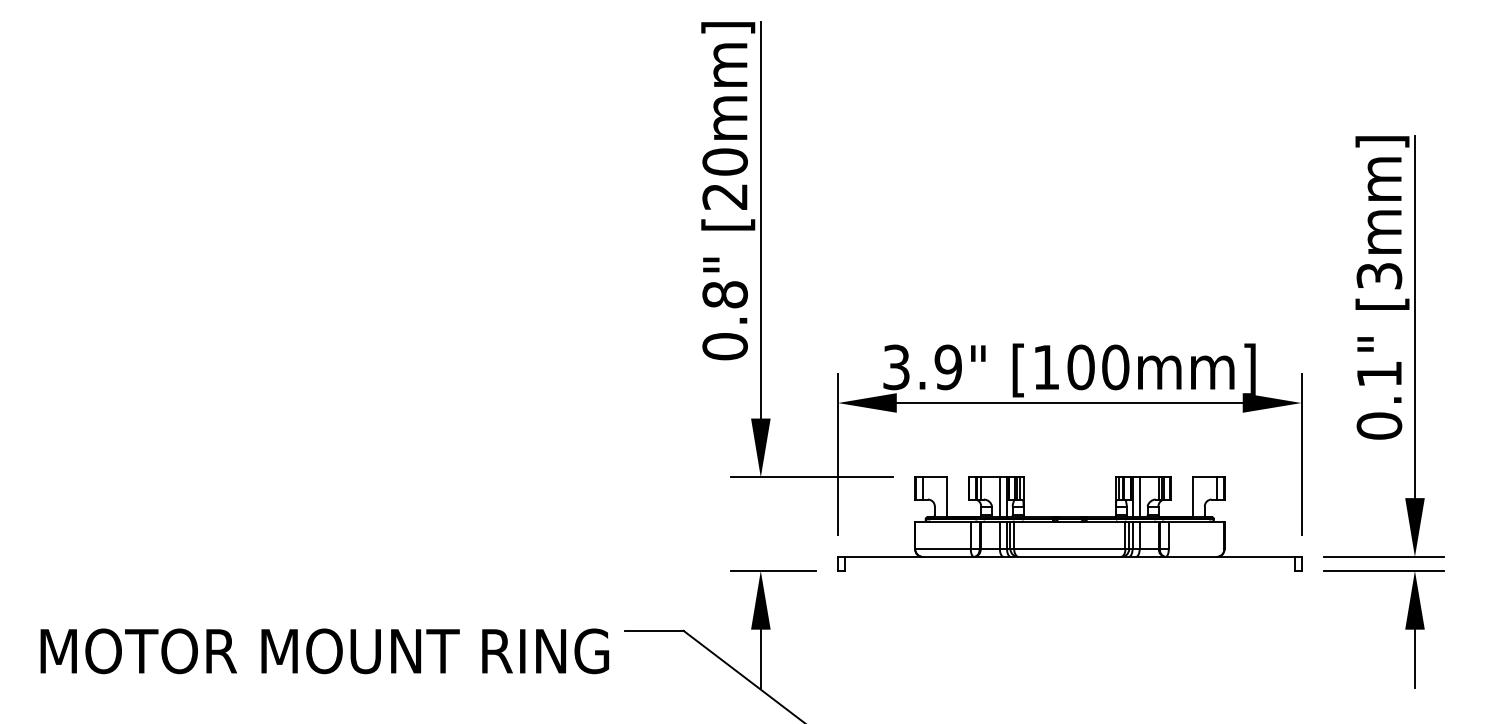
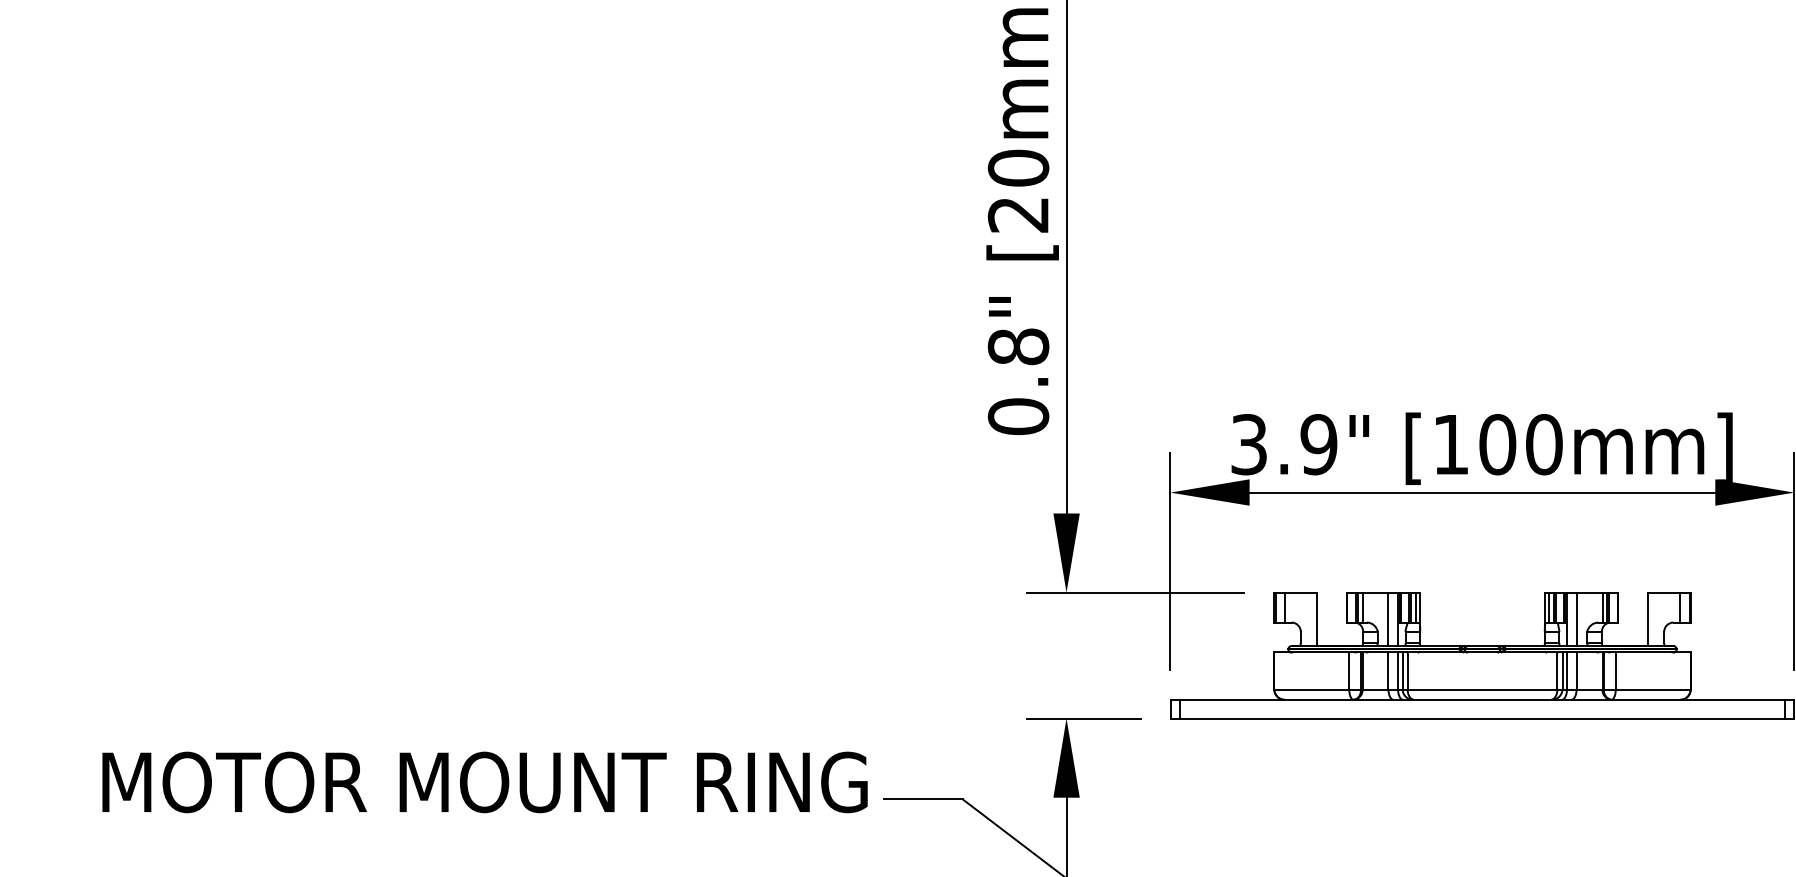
line: (1196, 549) -> (1653, 689), added
line: (1069, 570) -> (1482, 718), added
text: (324, 651) -> (484, 782), moved

